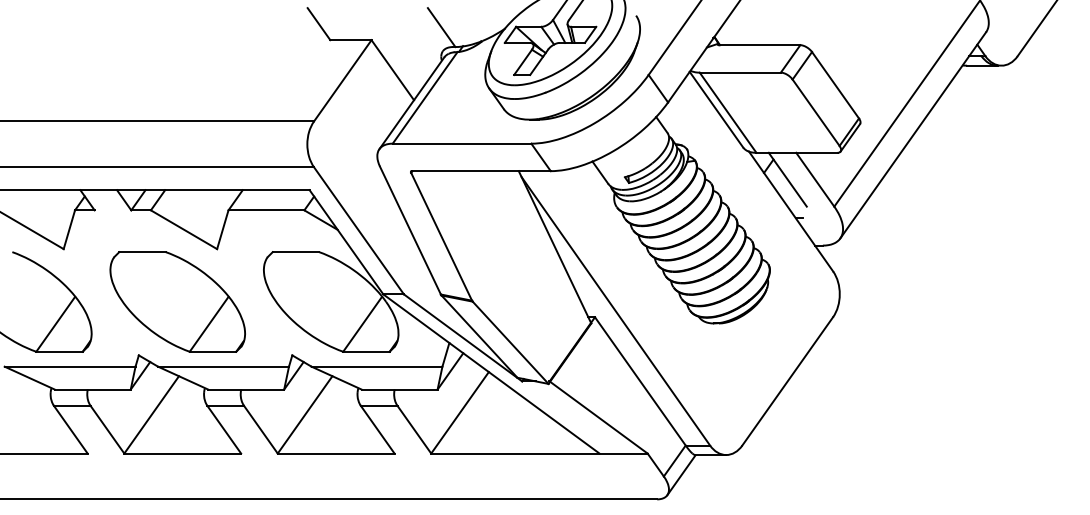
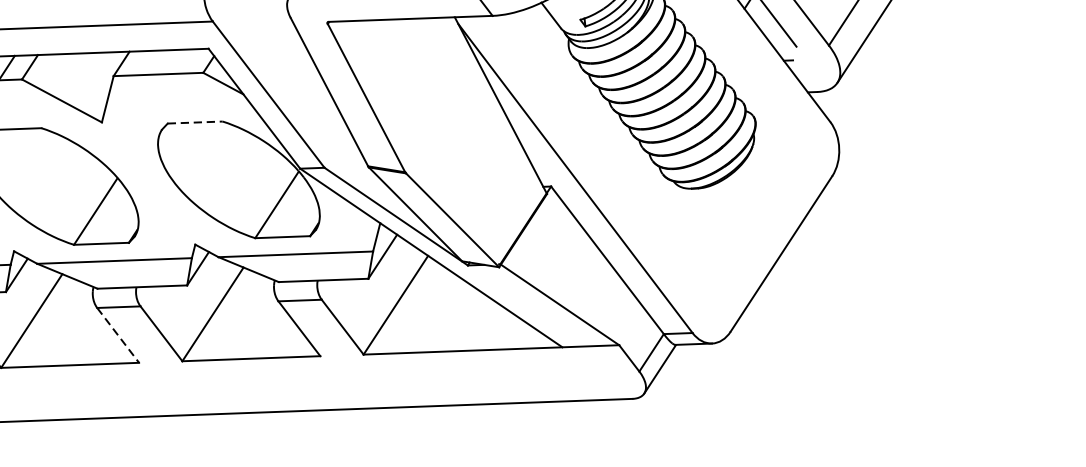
line: (296, 252) -> (195, 122), solid -> dashed
line: (224, 430) -> (118, 336), solid -> dashed

